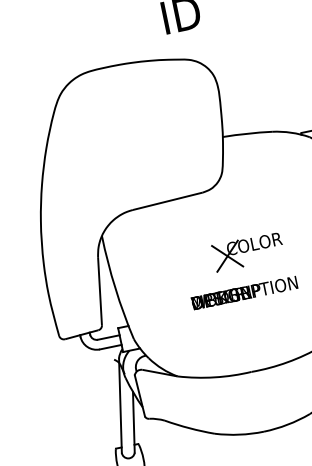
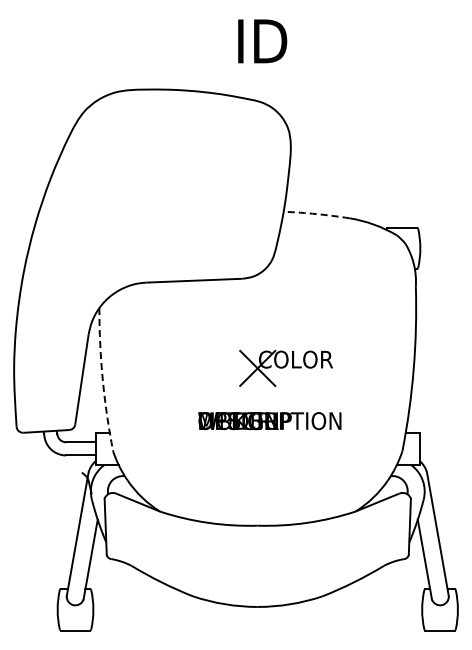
arc: (247, 134) -> (316, 214), solid -> dashed
arc: (115, 288) -> (102, 380), solid -> dashed

